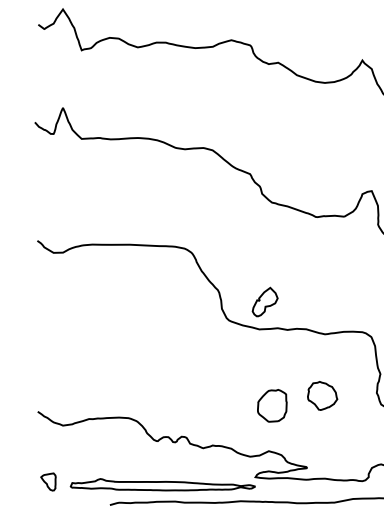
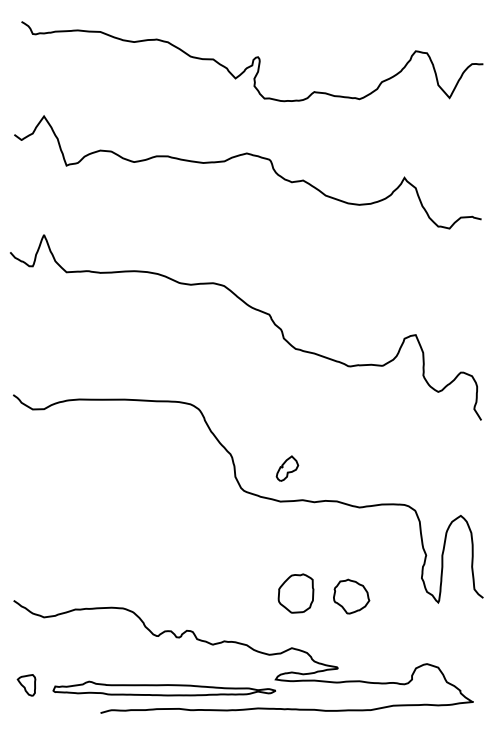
part: (265, 301) -> (287, 468), size x0.71
part: (322, 395) -> (351, 596), moved

